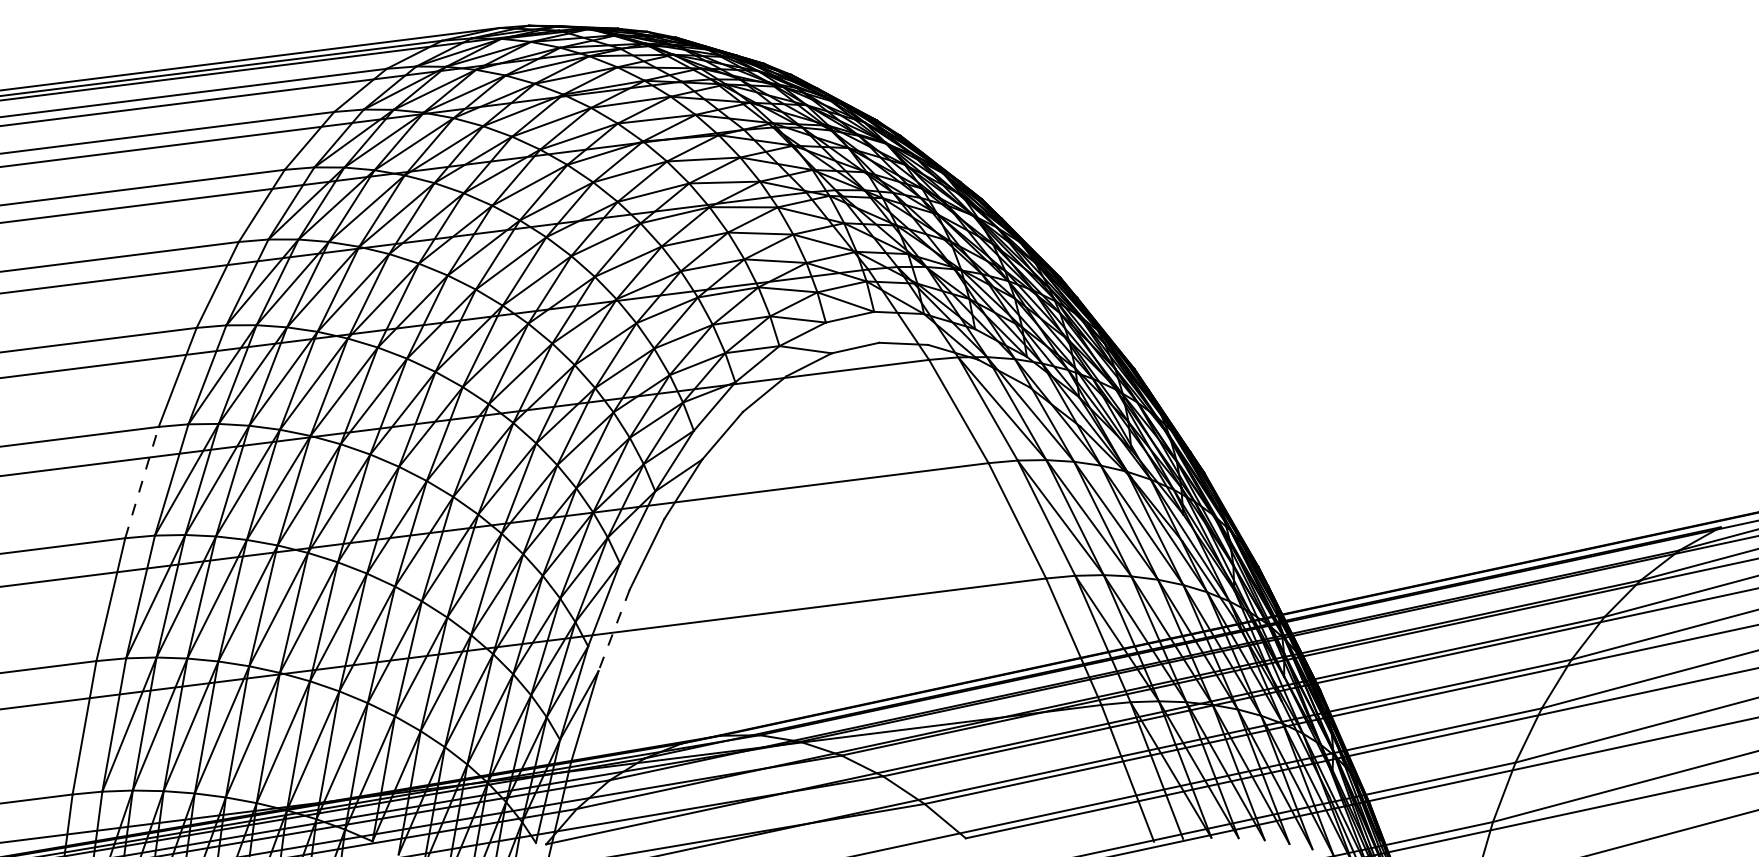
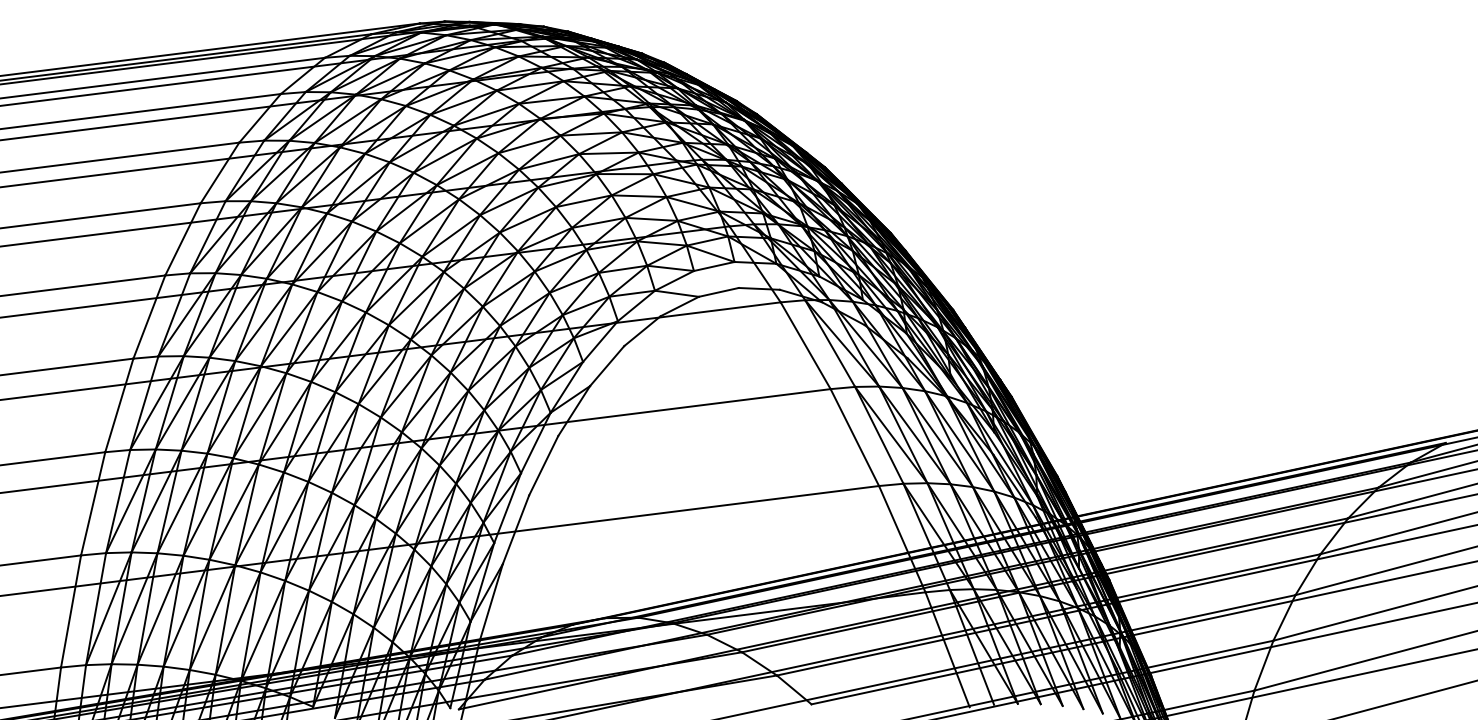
line: (142, 482) -> (119, 405), dashed -> solid
line: (614, 630) -> (516, 529), dashed -> solid

